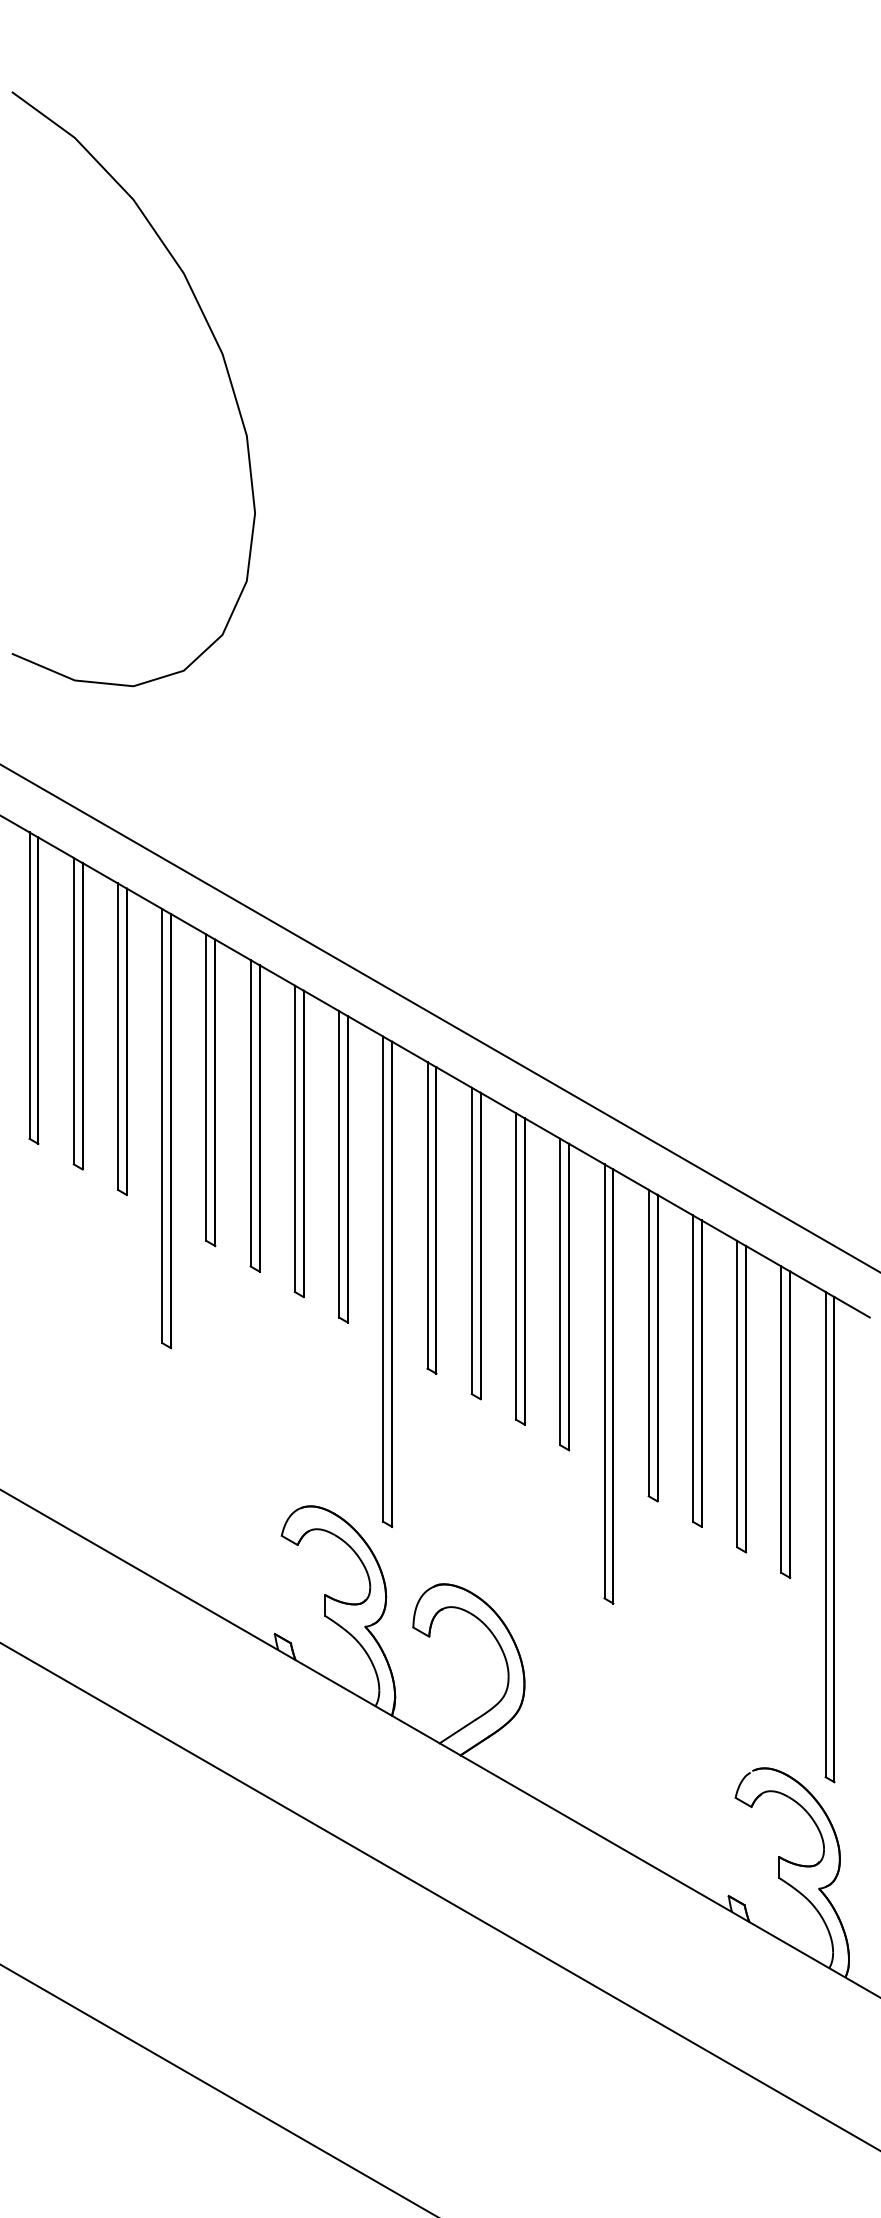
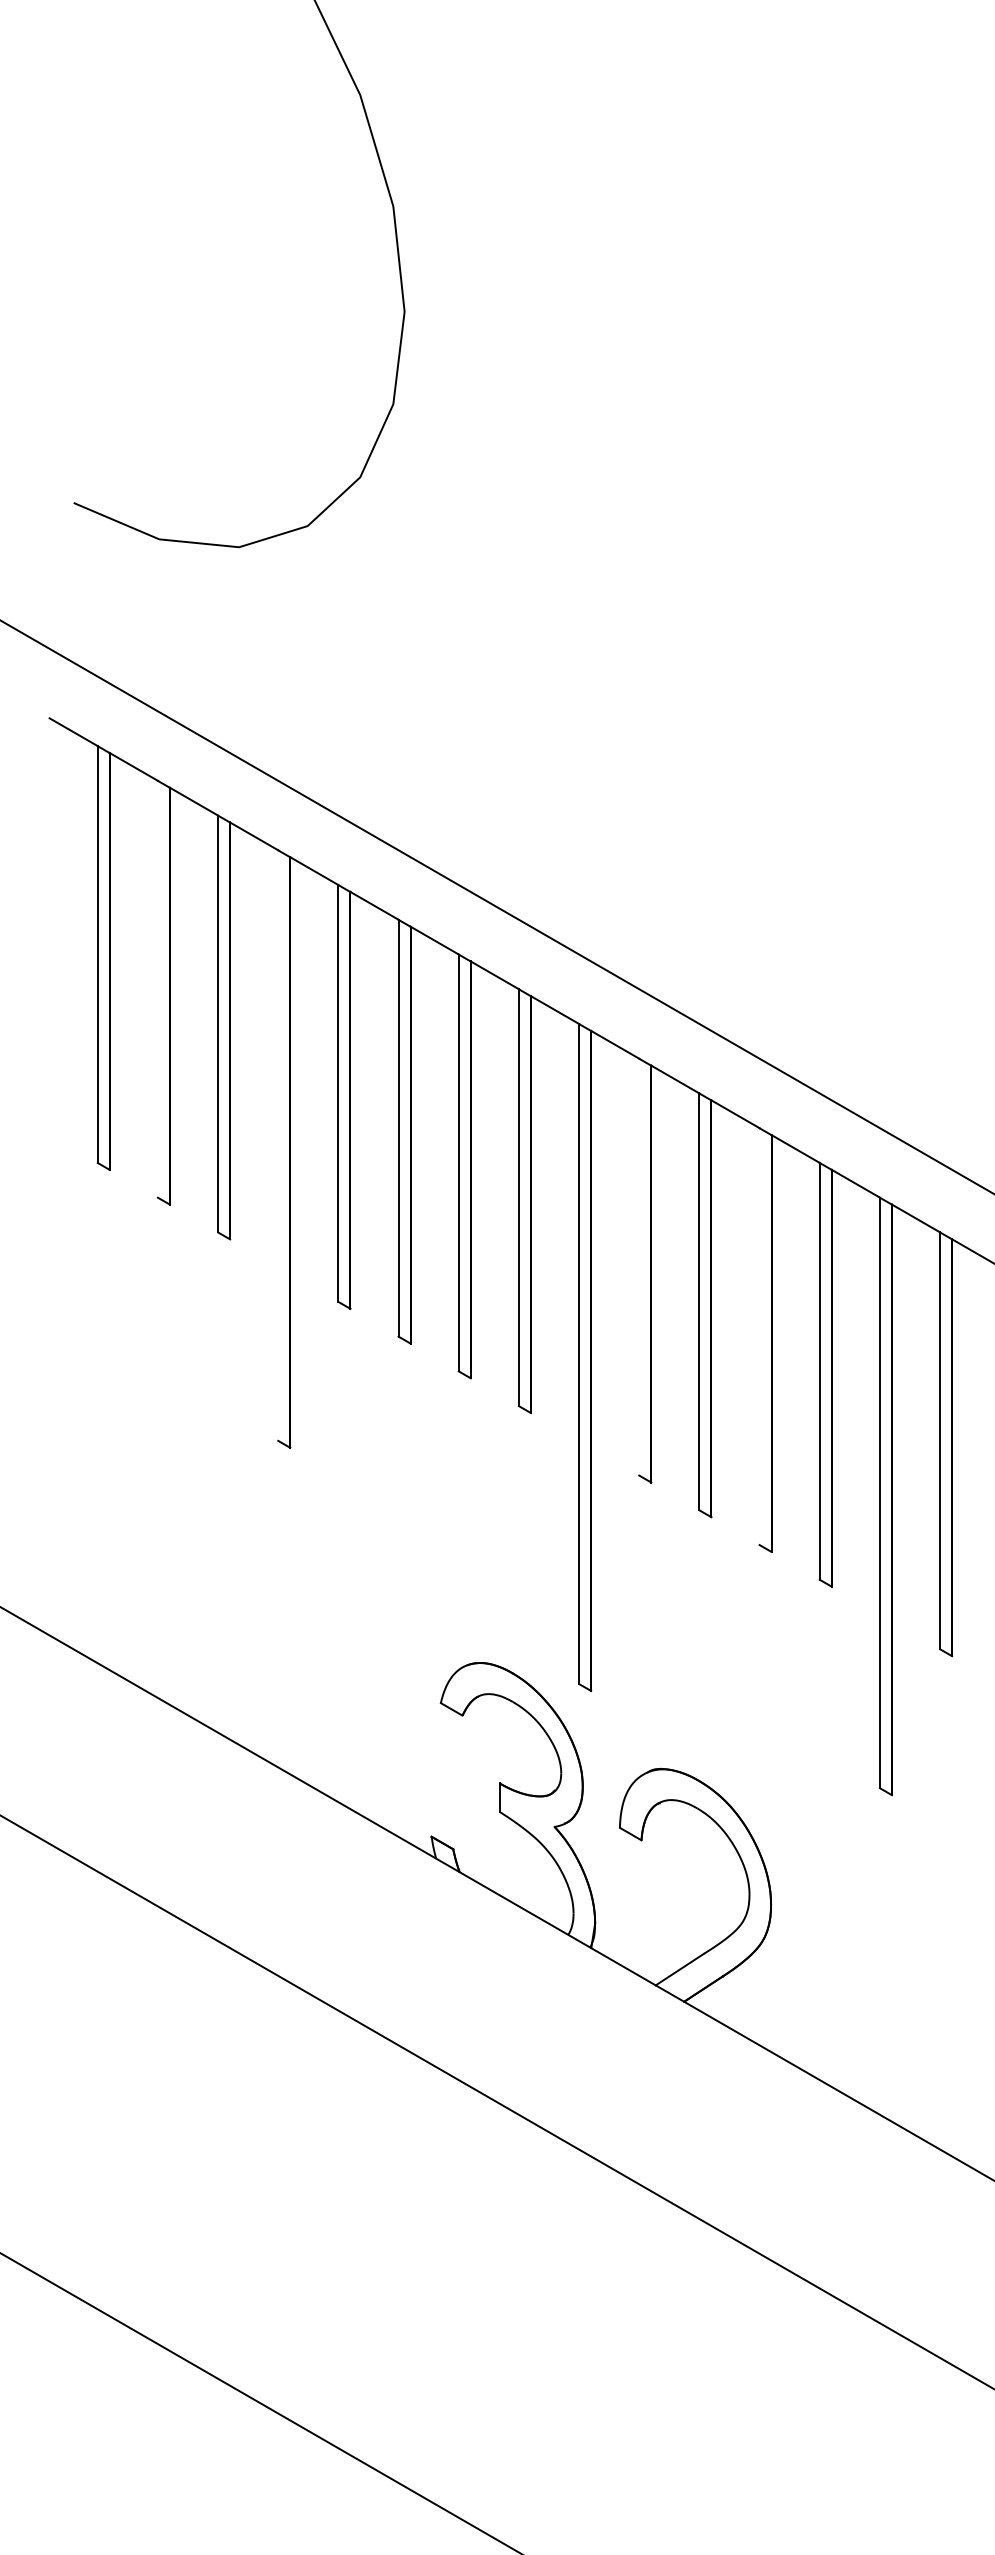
line: (73, 1010) -> (157, 988), removed
line: (162, 1126) -> (278, 1146), removed
line: (427, 1215) -> (639, 1267), removed
line: (516, 1266) -> (760, 1336), removed

